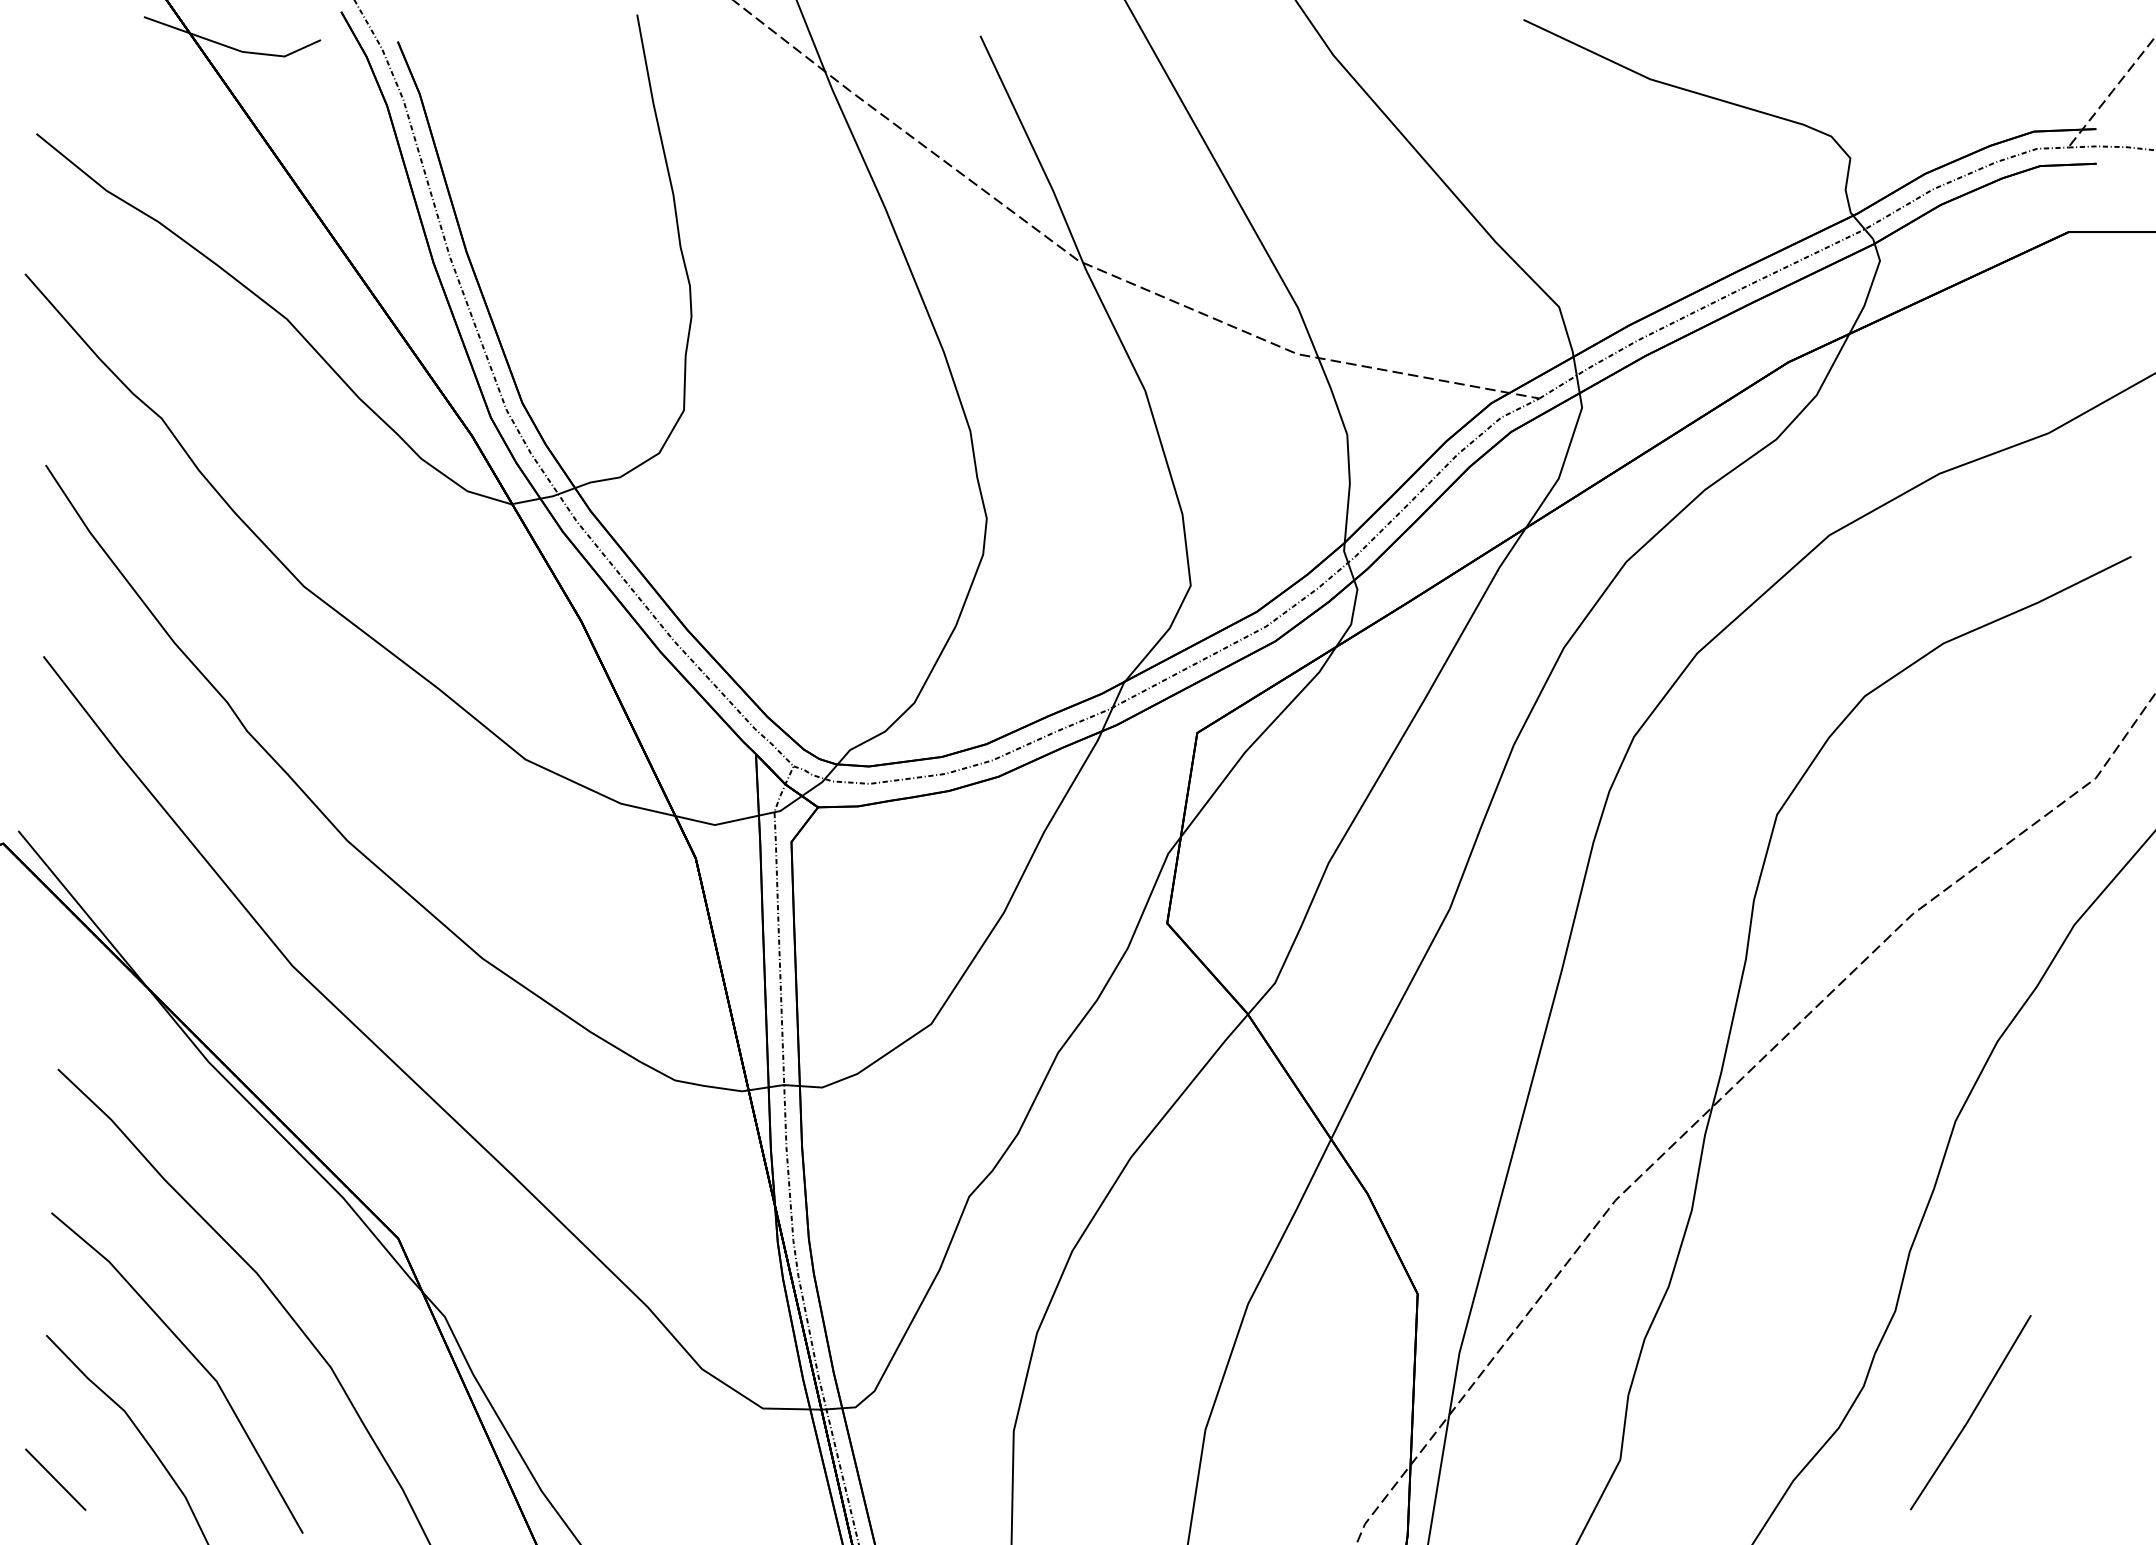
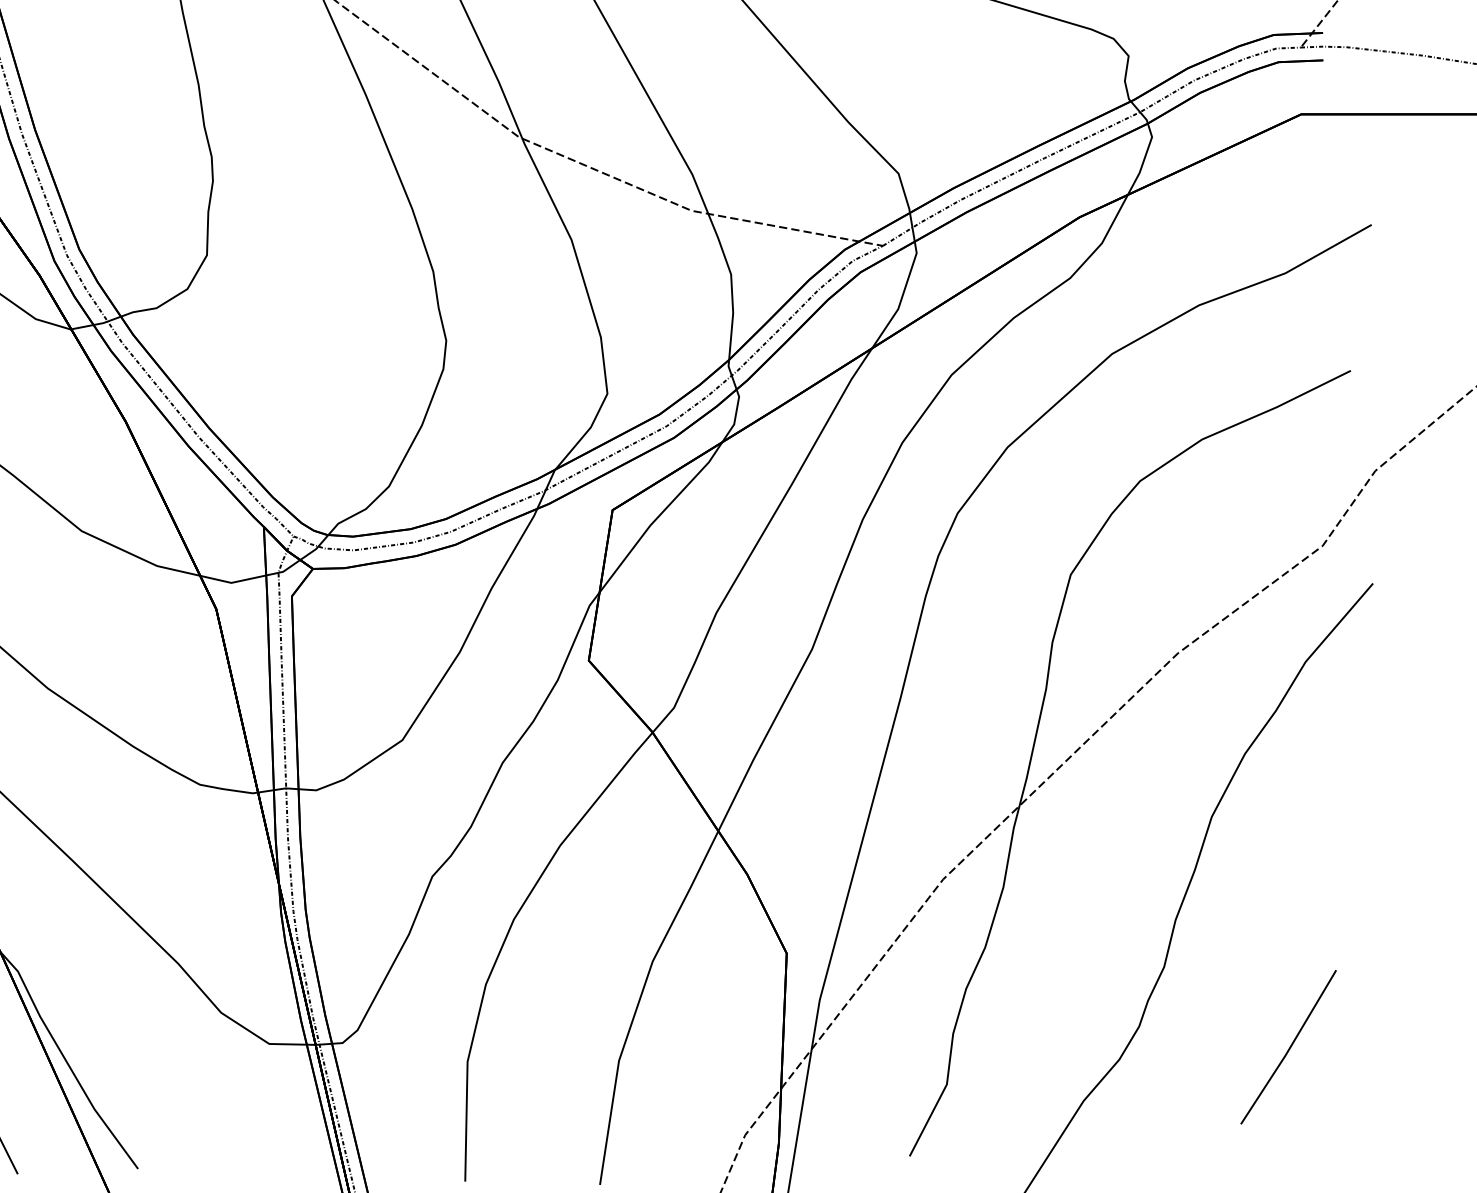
line: (1971, 1413) -> (1289, 1047), moved

